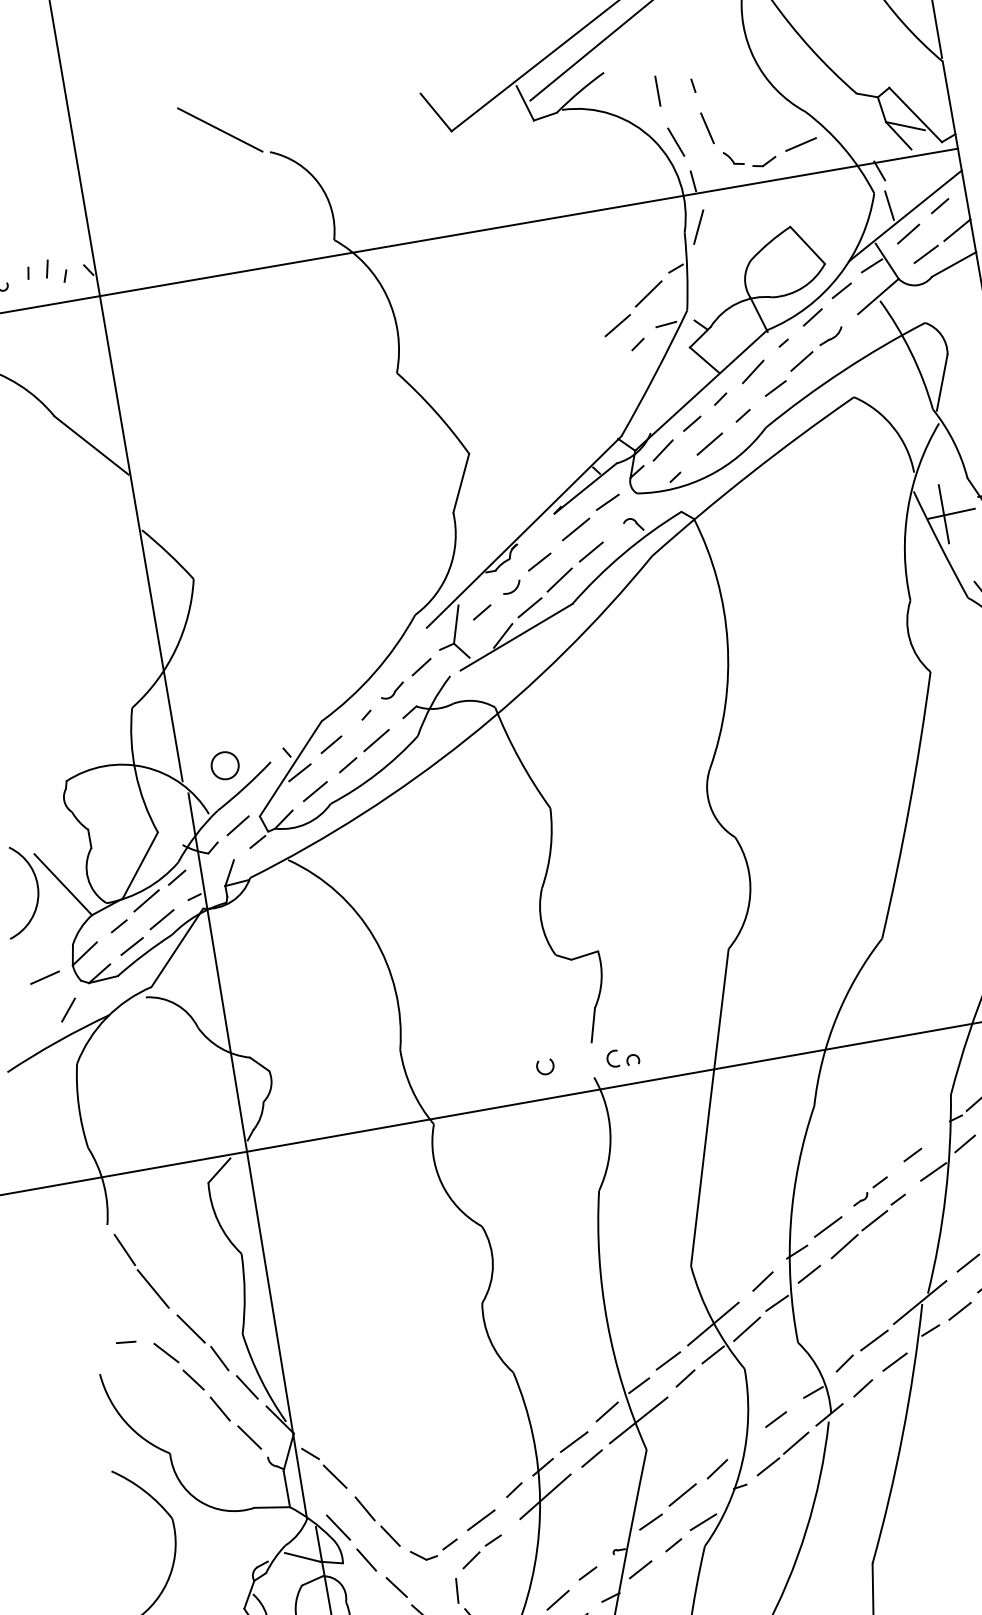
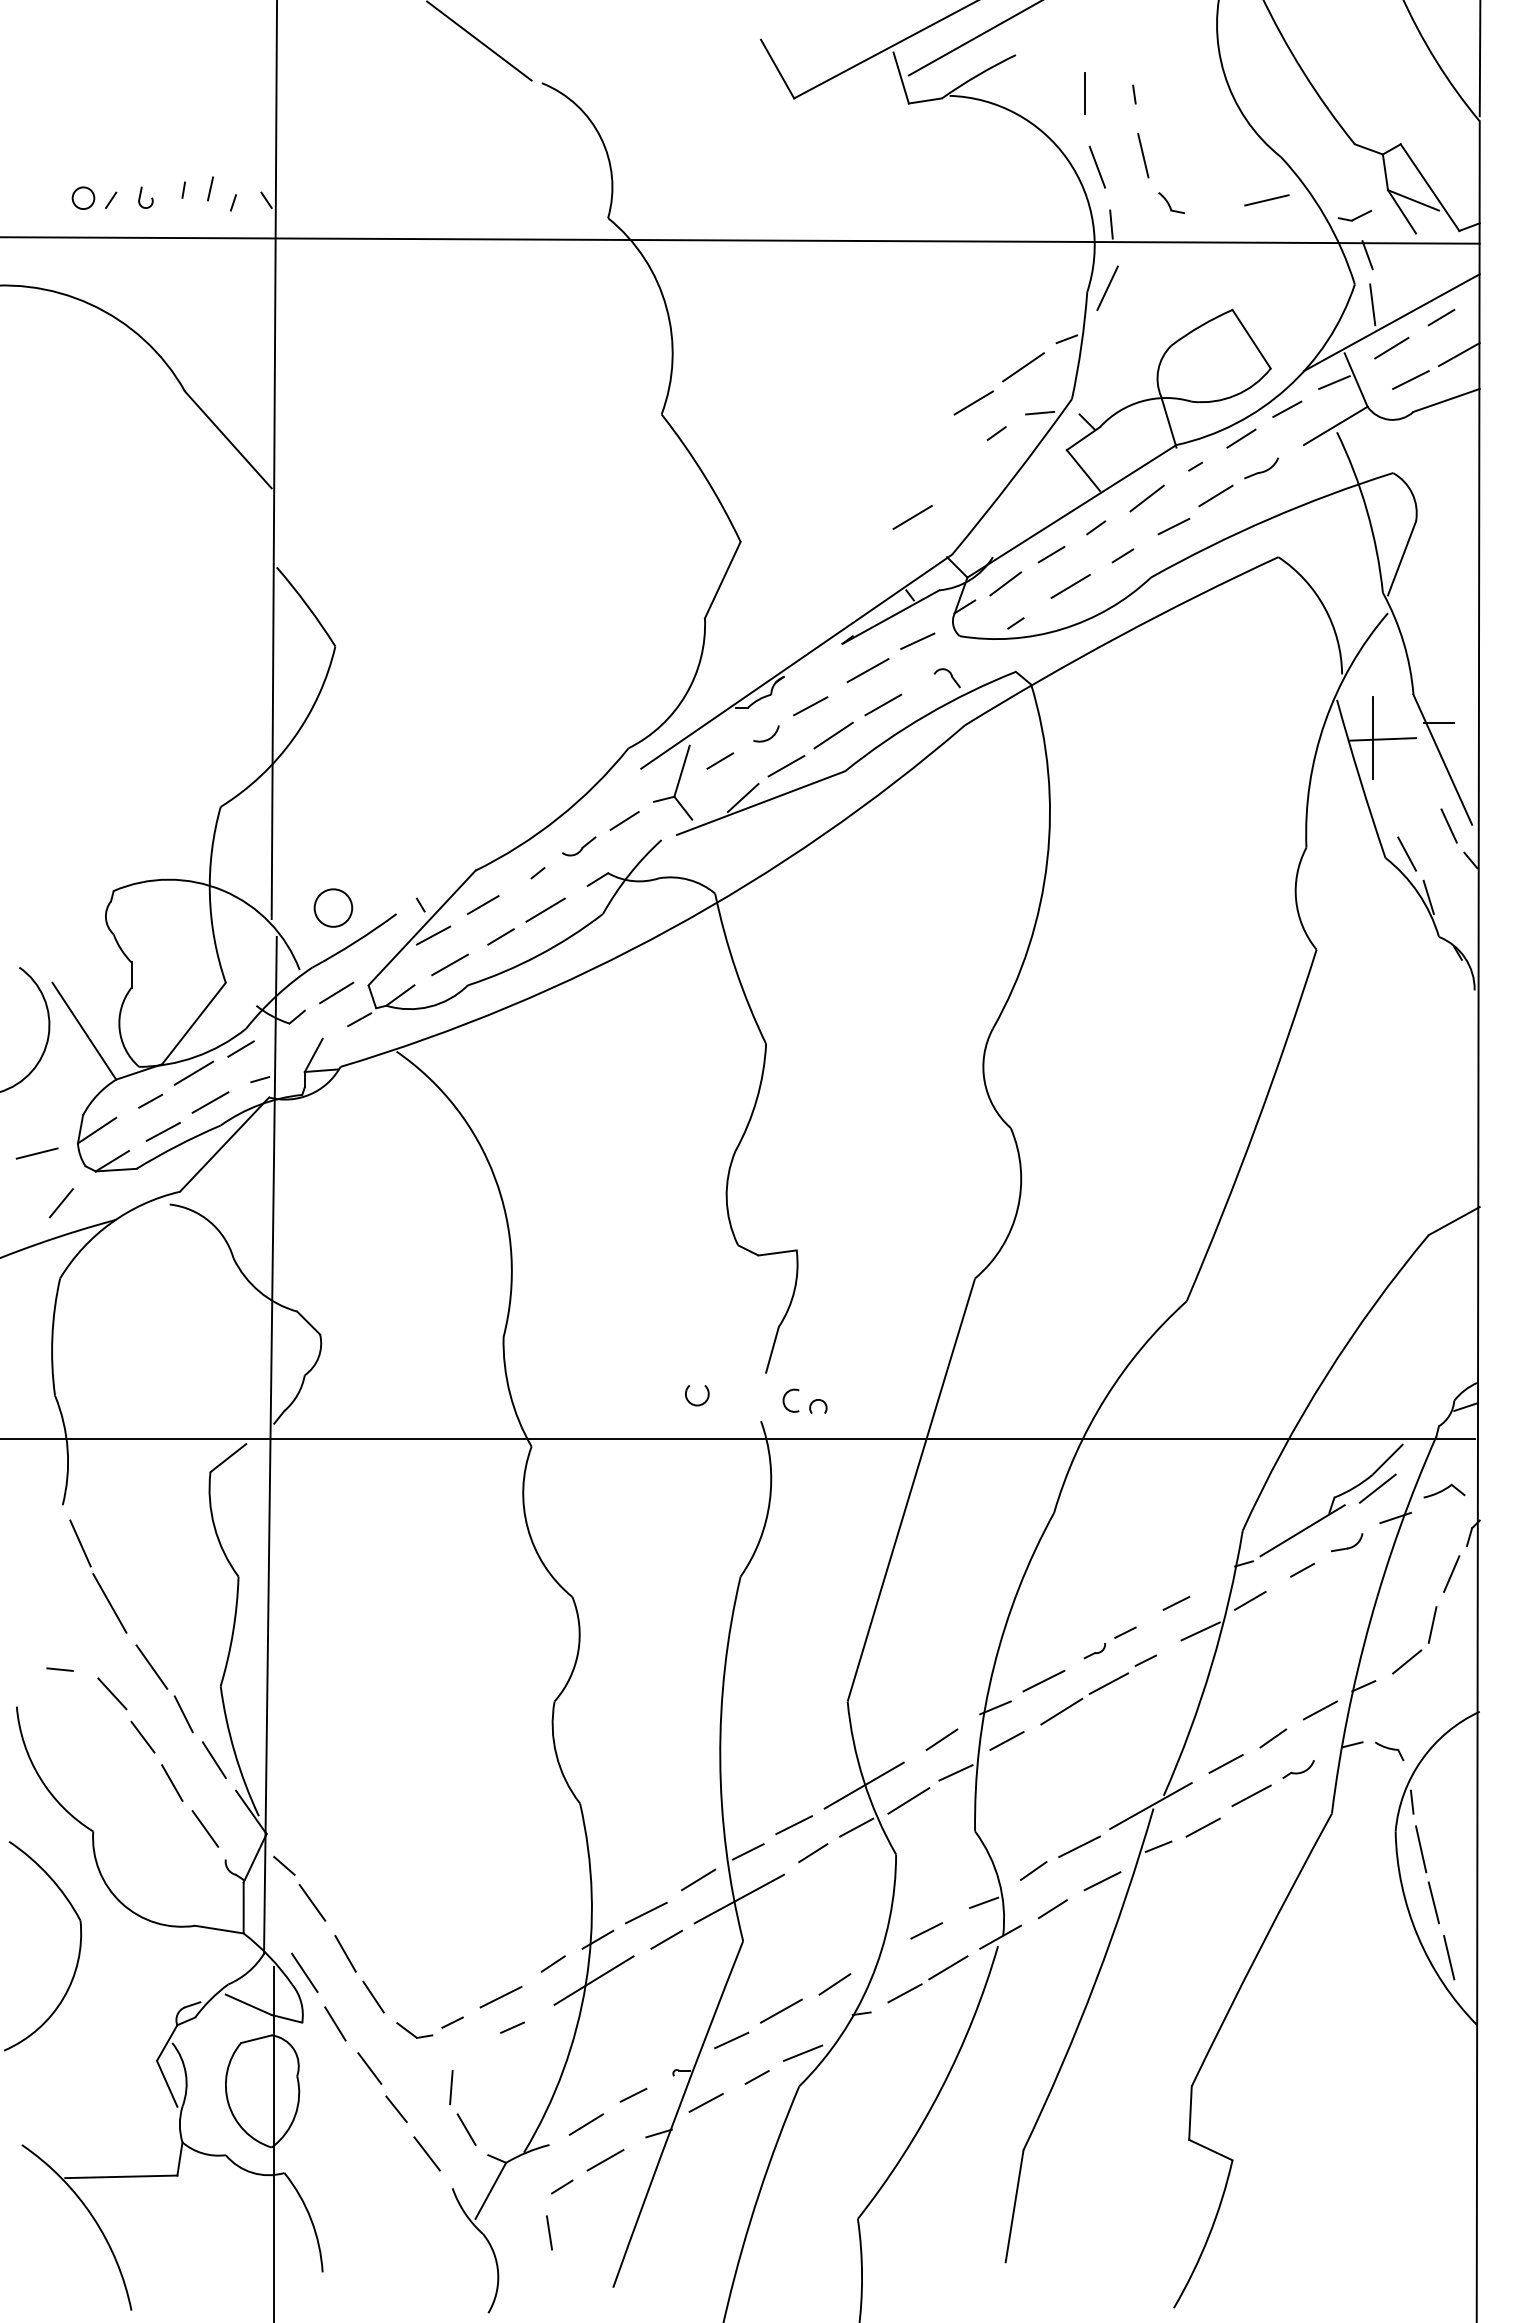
part: (764, 162) -> (1354, 215), moved
line: (588, 414) -> (912, 517), added
line: (471, 1560) -> (477, 2049), removed

